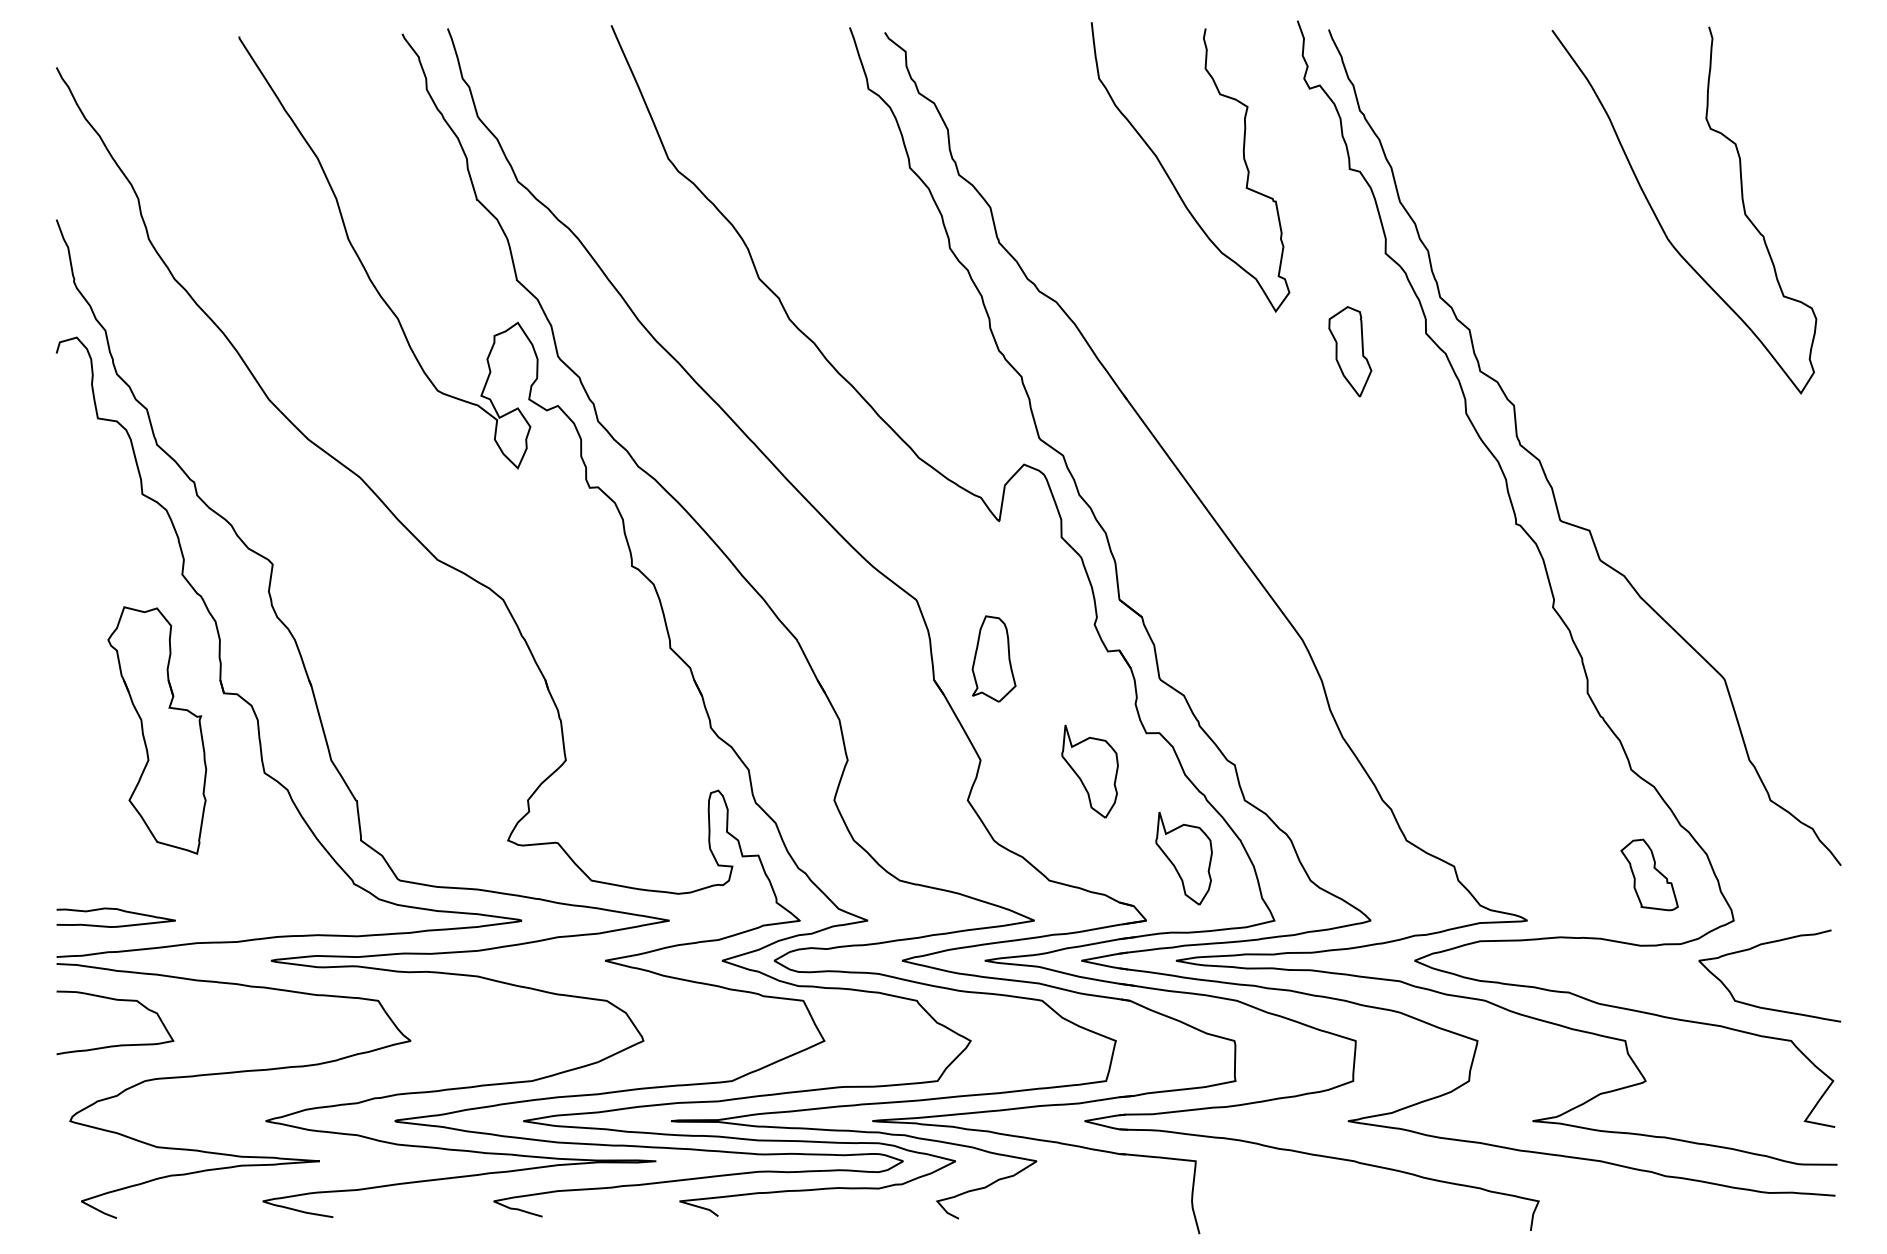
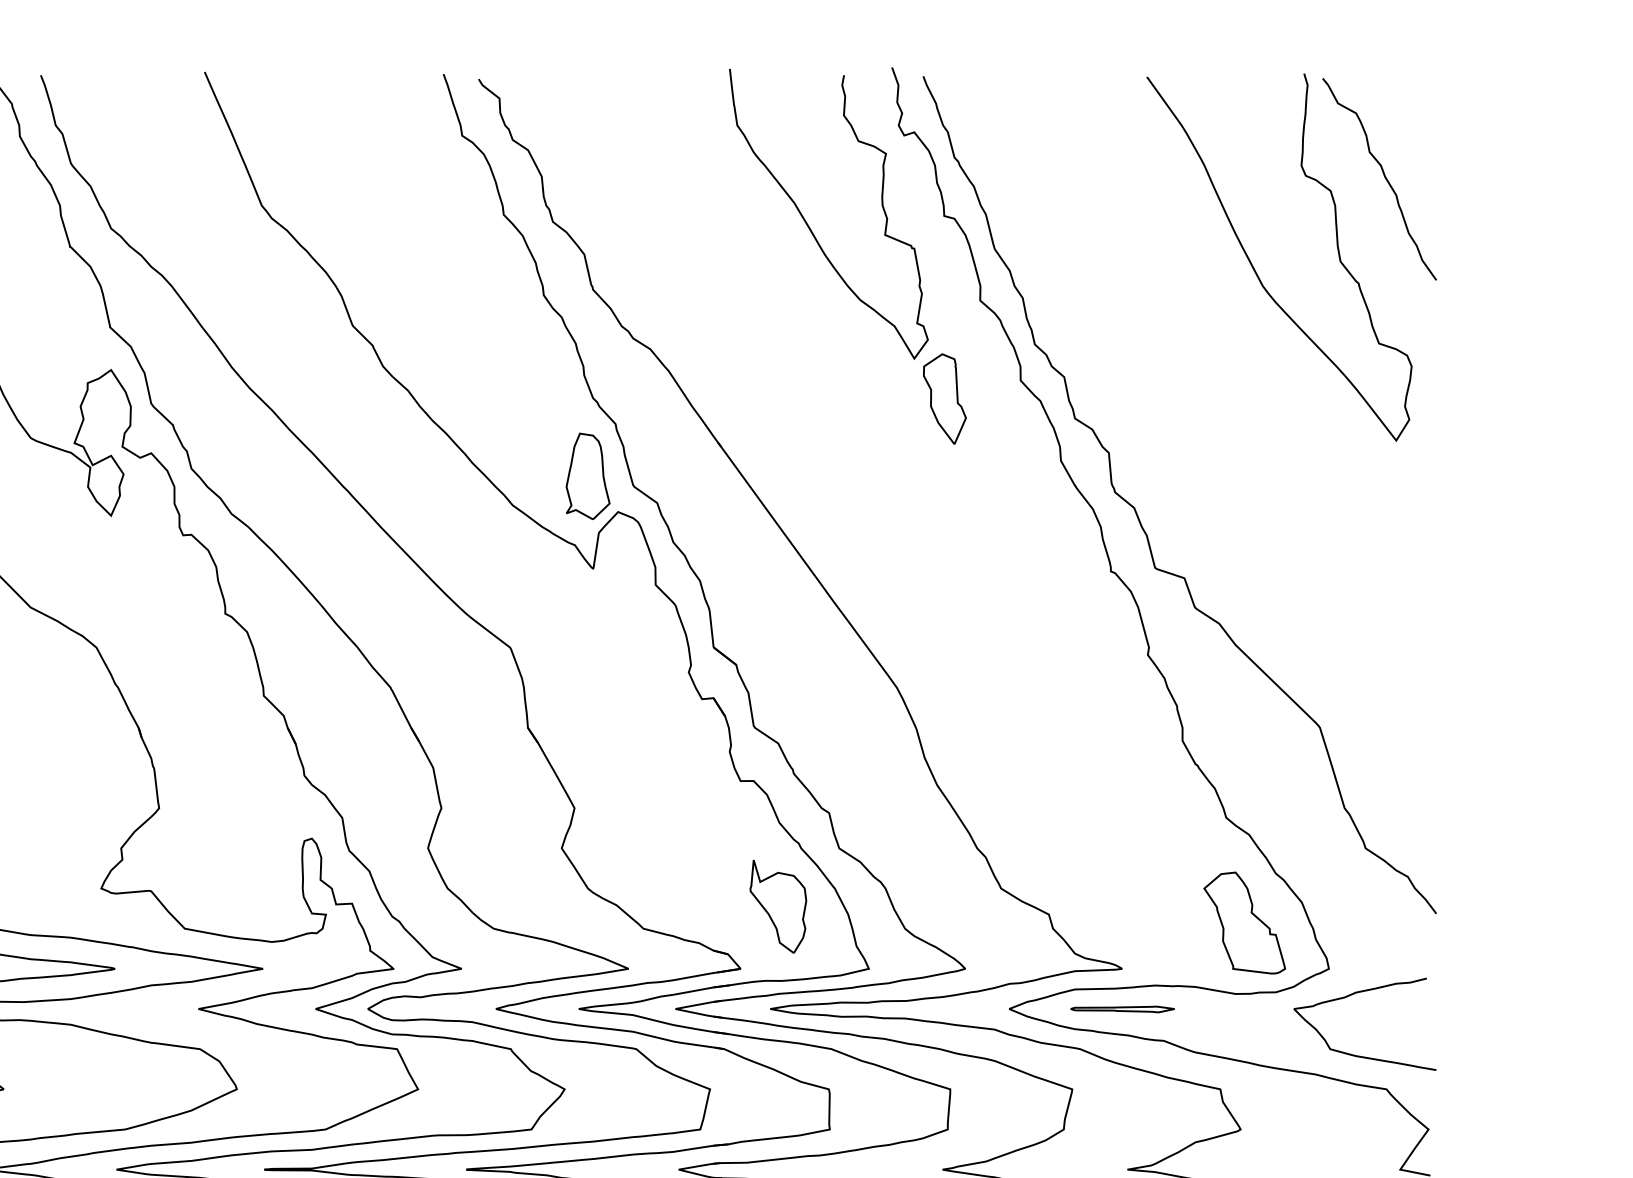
curve: (1788, 129) -> (1383, 176), added
curve: (1171, 179) -> (809, 226), moved
part: (993, 658) -> (587, 475), moved
part: (1089, 771) -> (683, 819), removed
part: (1649, 874) -> (1244, 922), size x1.43
part: (1527, 960) -> (1122, 1008), added

